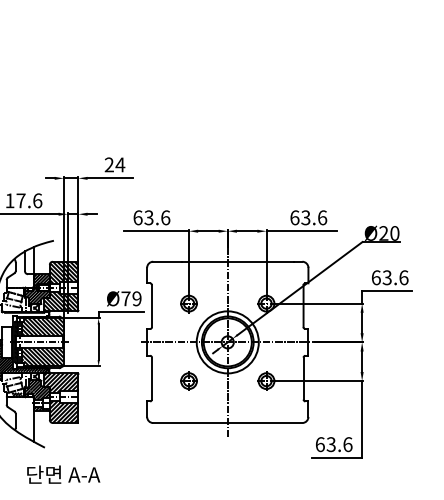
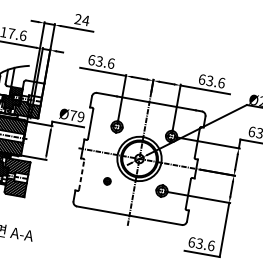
hatch: (63, 272) -> (32, 89), removed
line: (152, 378) -> (82, 175), solid -> dashed
part: (188, 380) -> (107, 180), size x0.6

